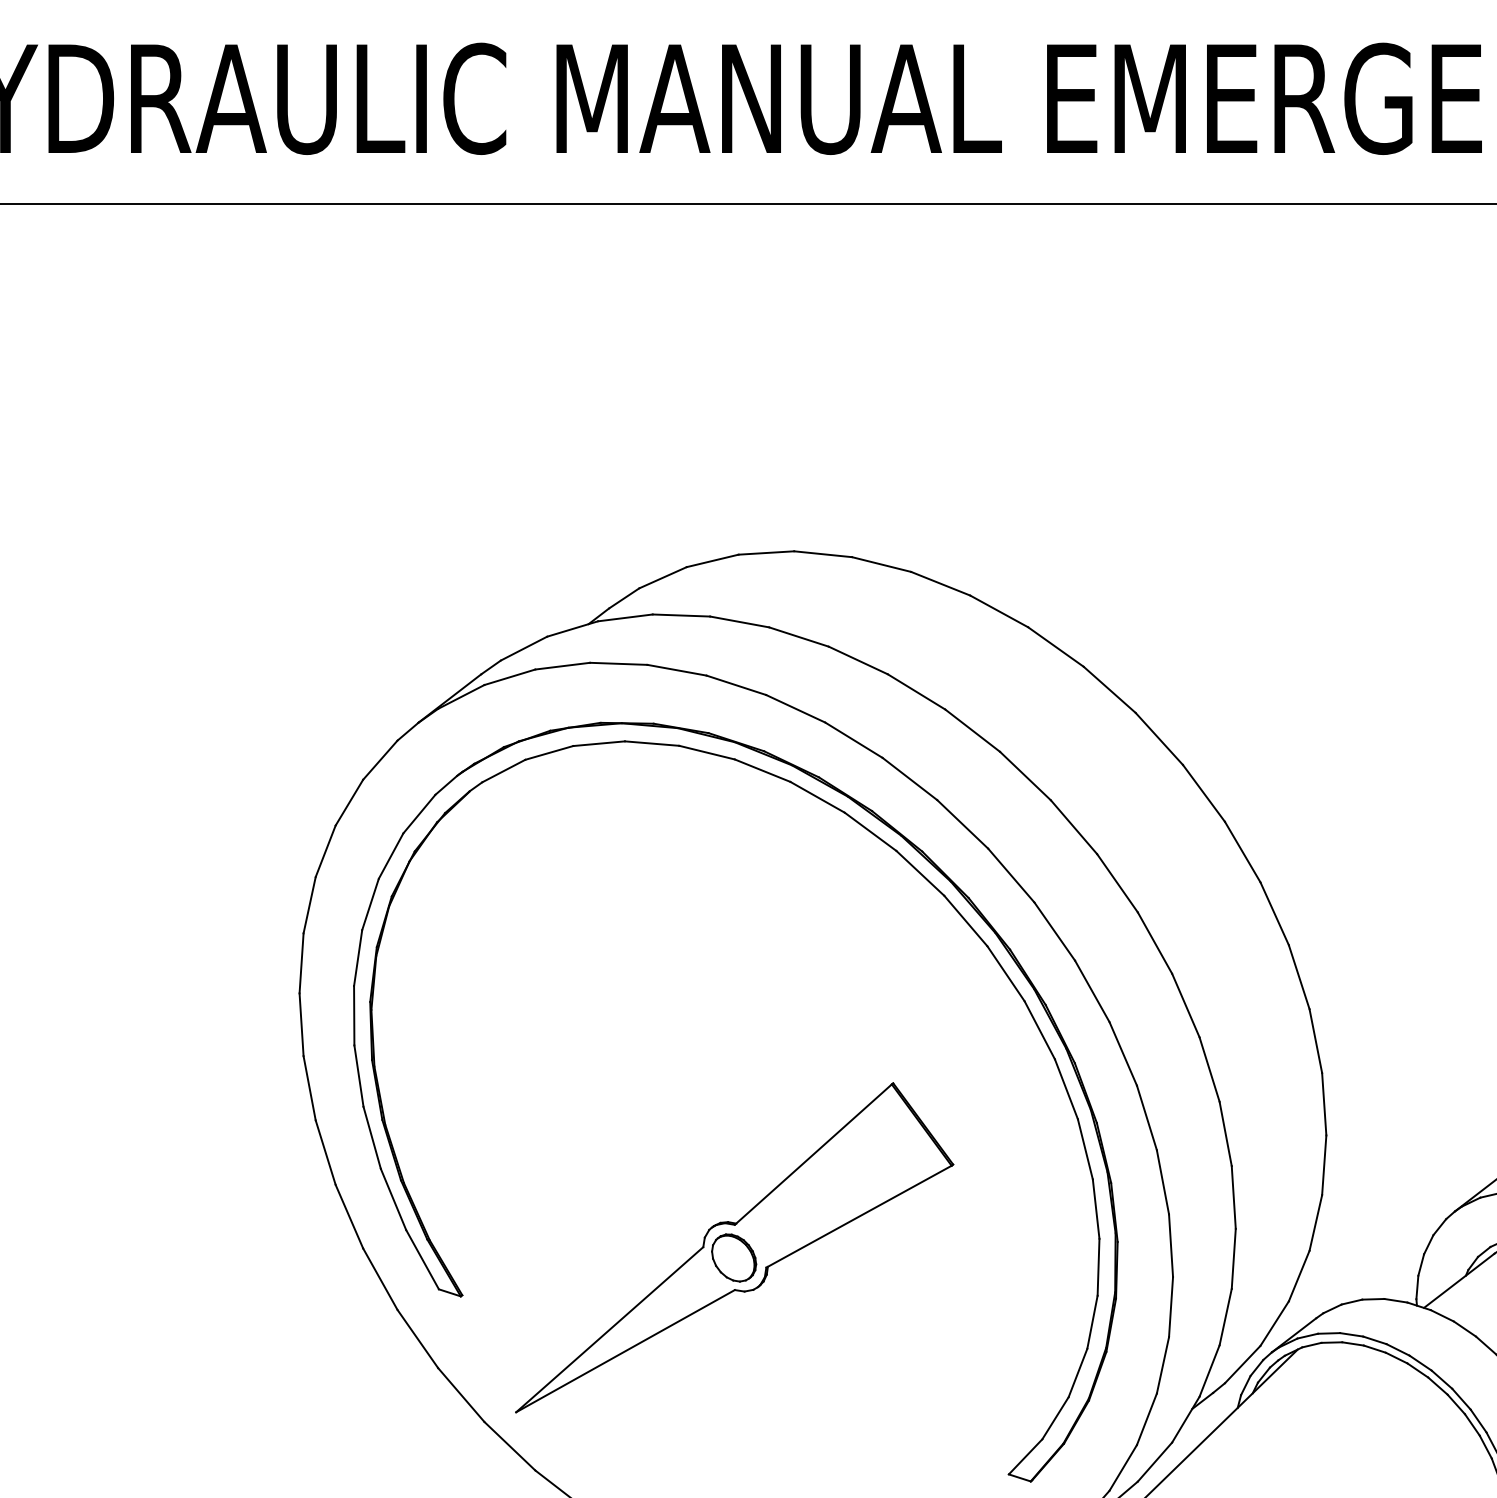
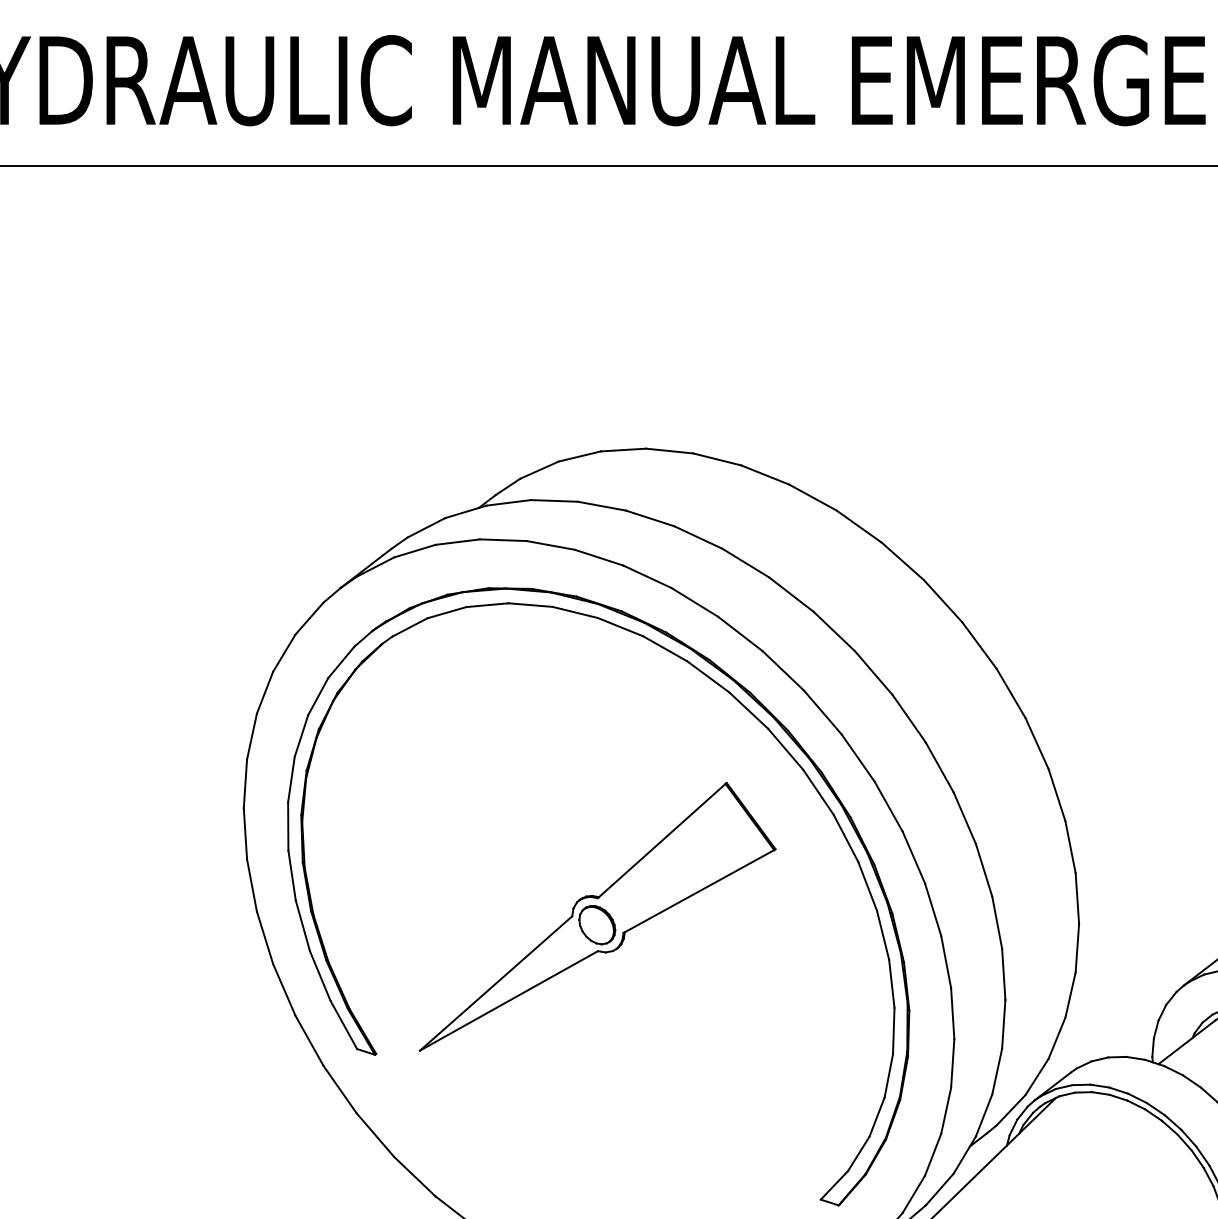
part: (734, 1247) -> (597, 916), moved

